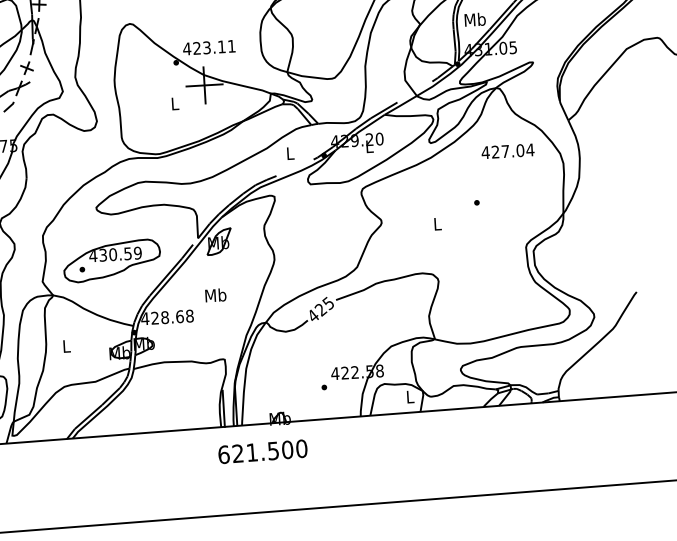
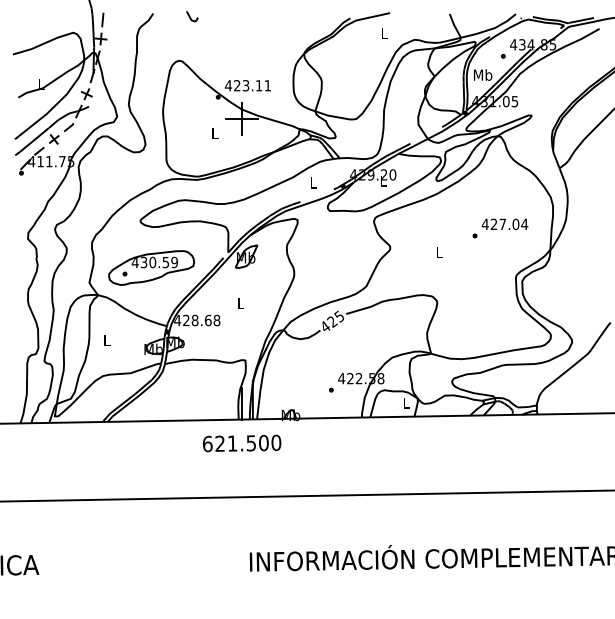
text: (507, 151) -> (504, 224), moved
text: (215, 295) -> (240, 303), Mb -> L
text: (263, 451) -> (242, 443), moved

